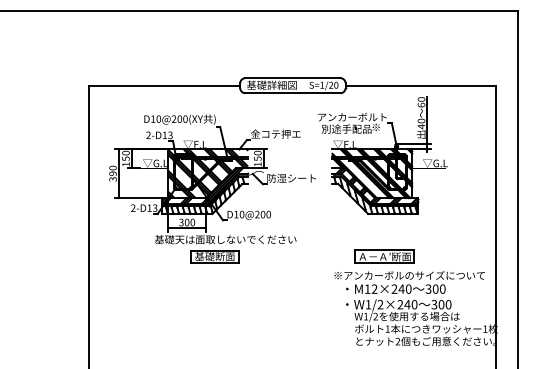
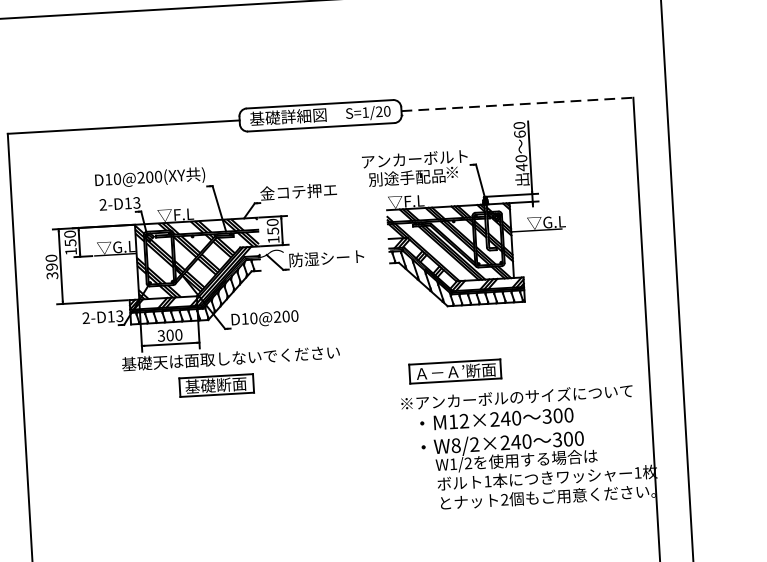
line: (421, 85) -> (518, 104), solid -> dashed
part: (384, 256) -> (454, 371), moved
text: (368, 304) -> (456, 445), W1/2×240 -> W8/2×240

